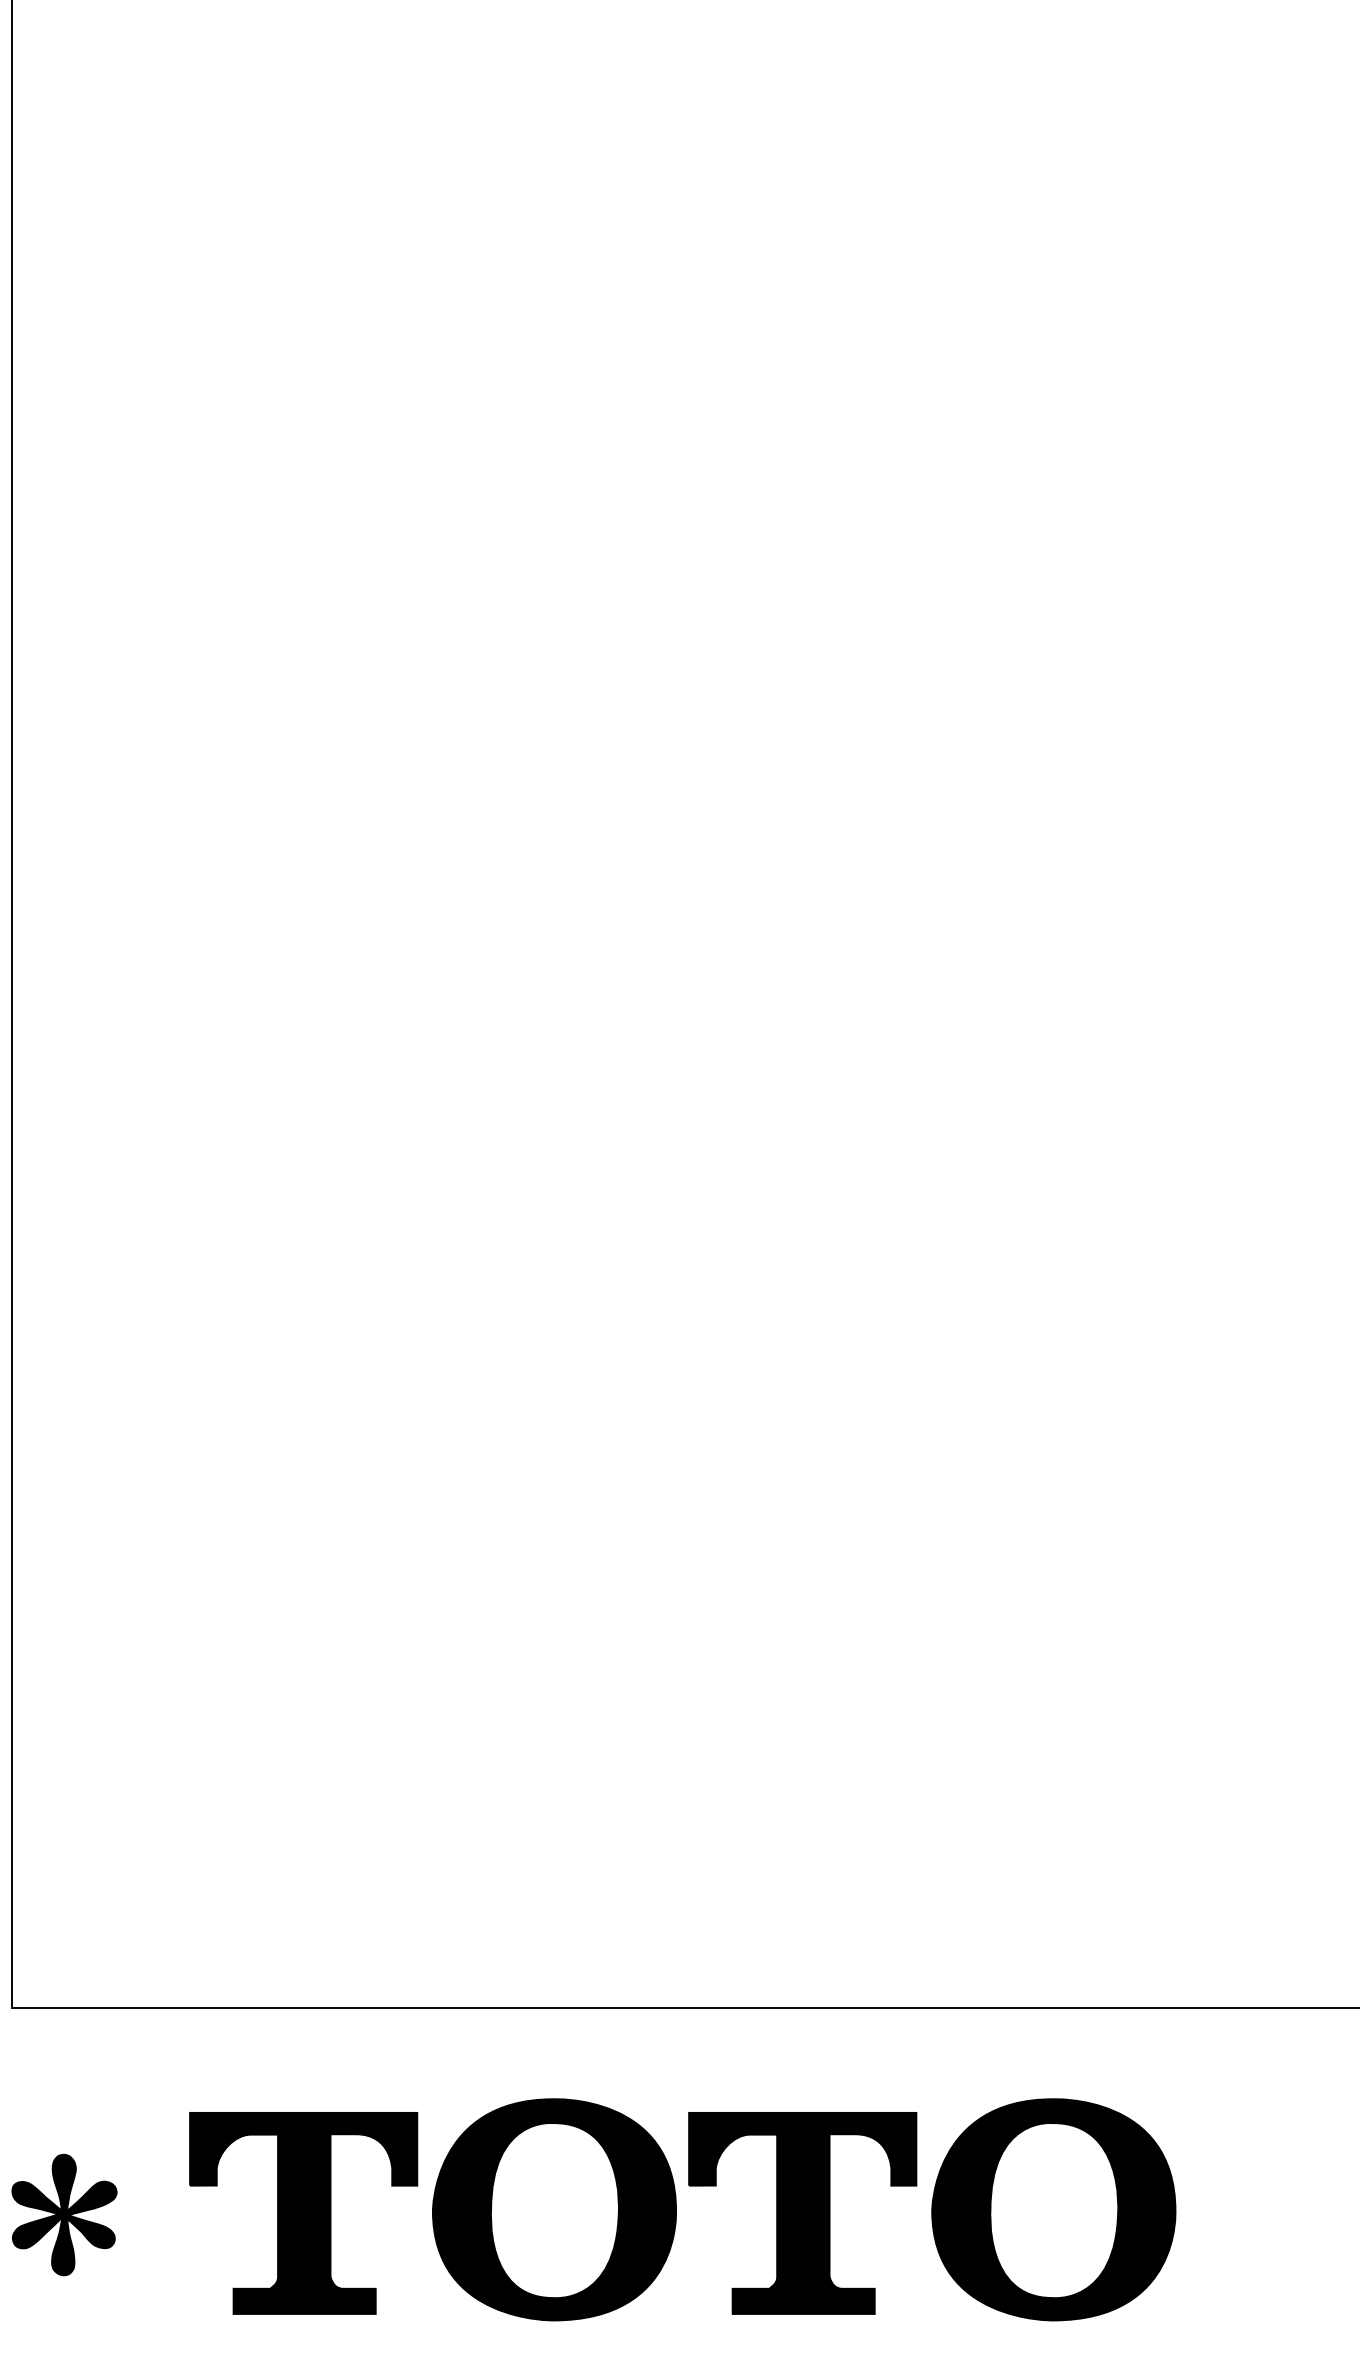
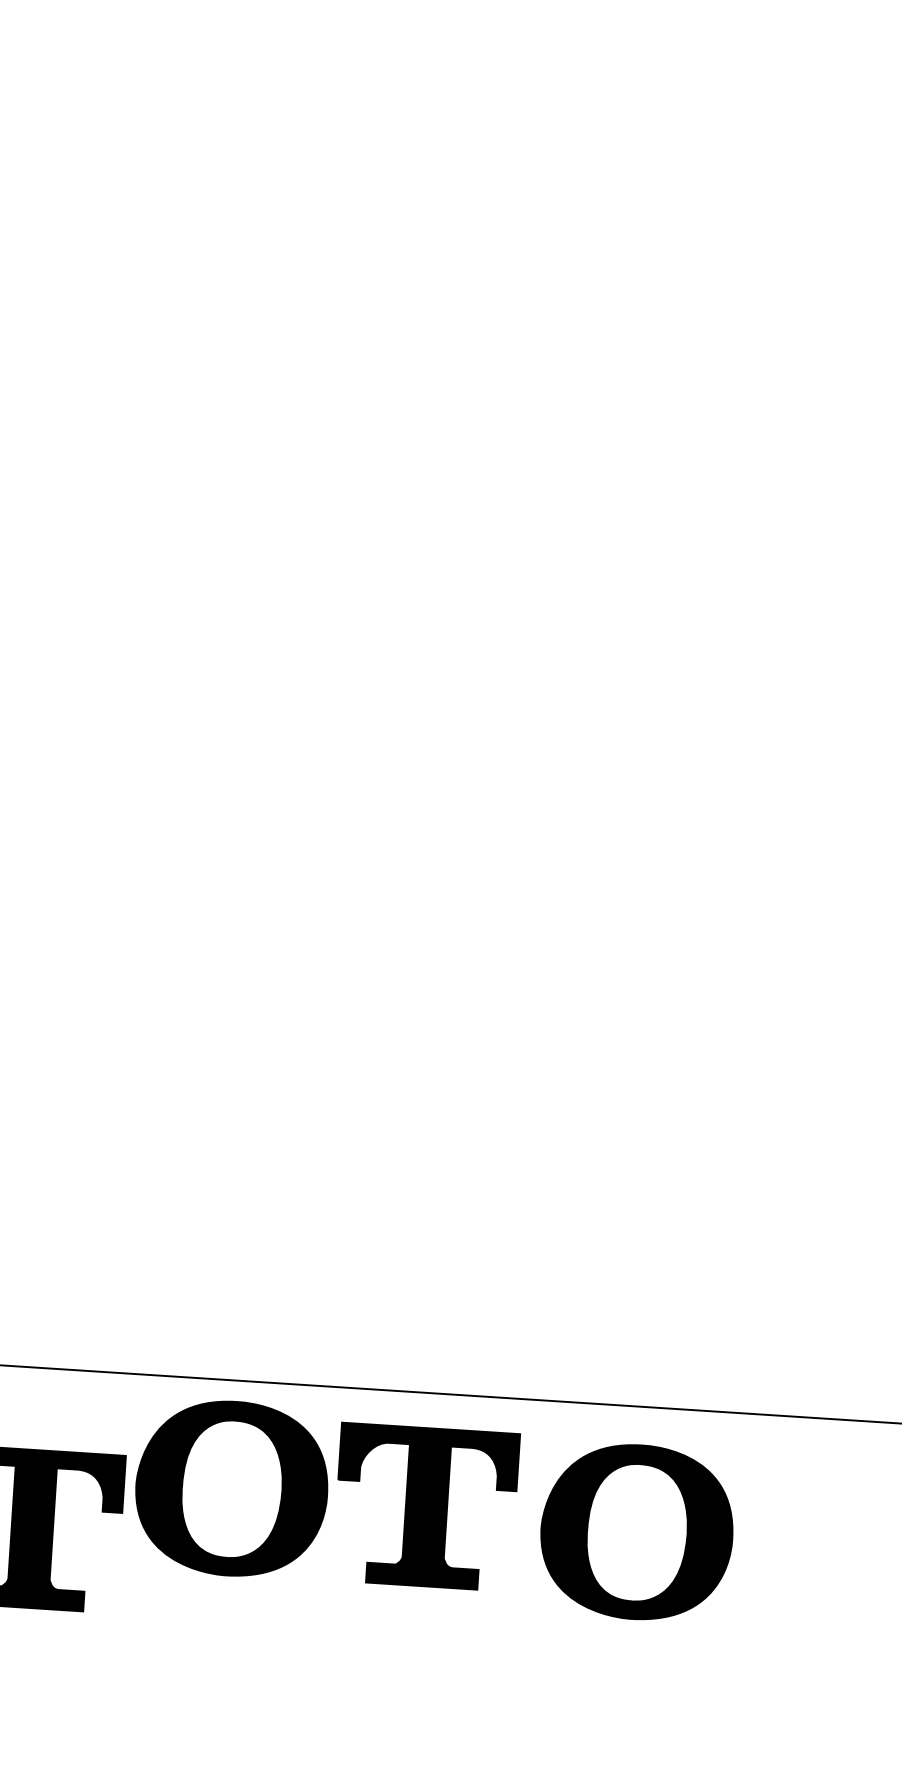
part: (554, 2209) -> (231, 1488), moved
part: (1053, 2209) -> (636, 1531), moved
part: (802, 2213) -> (425, 1507), moved

